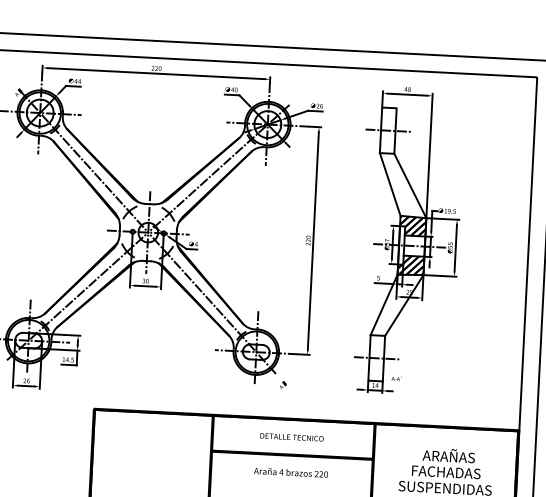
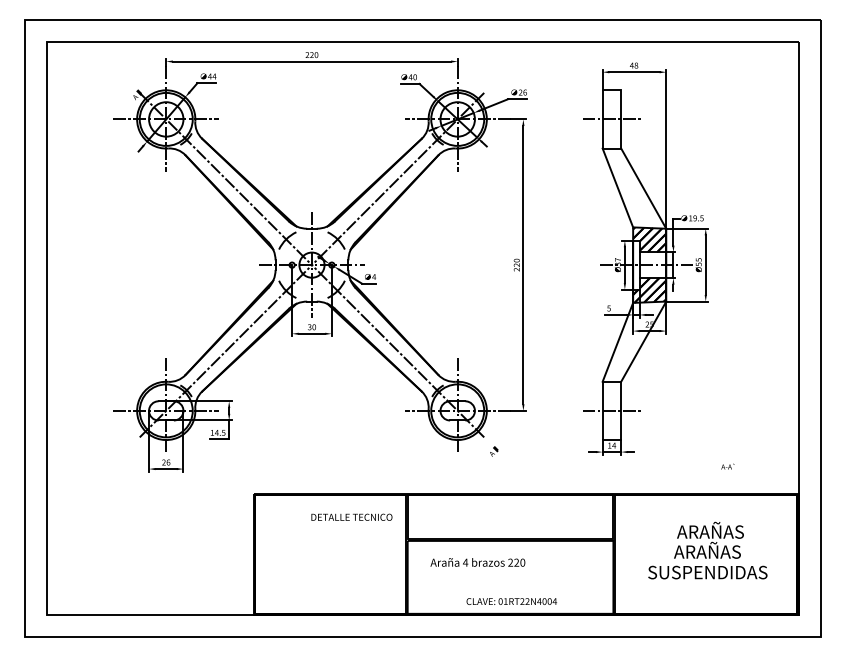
text: (396, 378) -> (727, 466), moved
text: (291, 436) -> (351, 516), moved
text: (446, 470) -> (708, 549), FACHADAS -> ARAÑAS
text: (290, 472) -> (477, 562), moved

